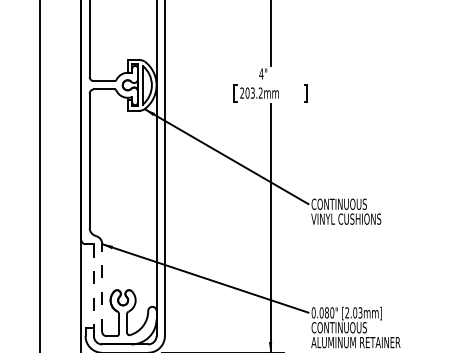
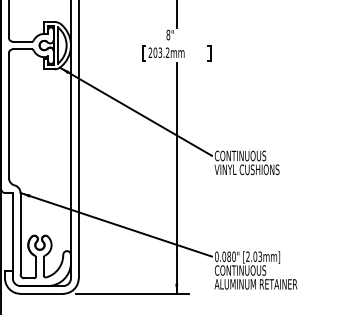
text: (261, 73) -> (168, 34), 4" -> 8"
line: (102, 288) -> (20, 234), dashed -> solid
line: (93, 290) -> (12, 235), dashed -> solid

